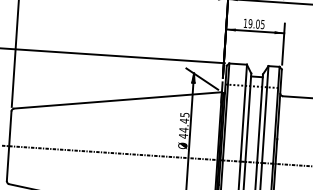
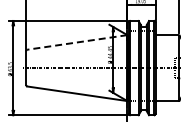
line: (118, 100) -> (77, 42), solid -> dashed

